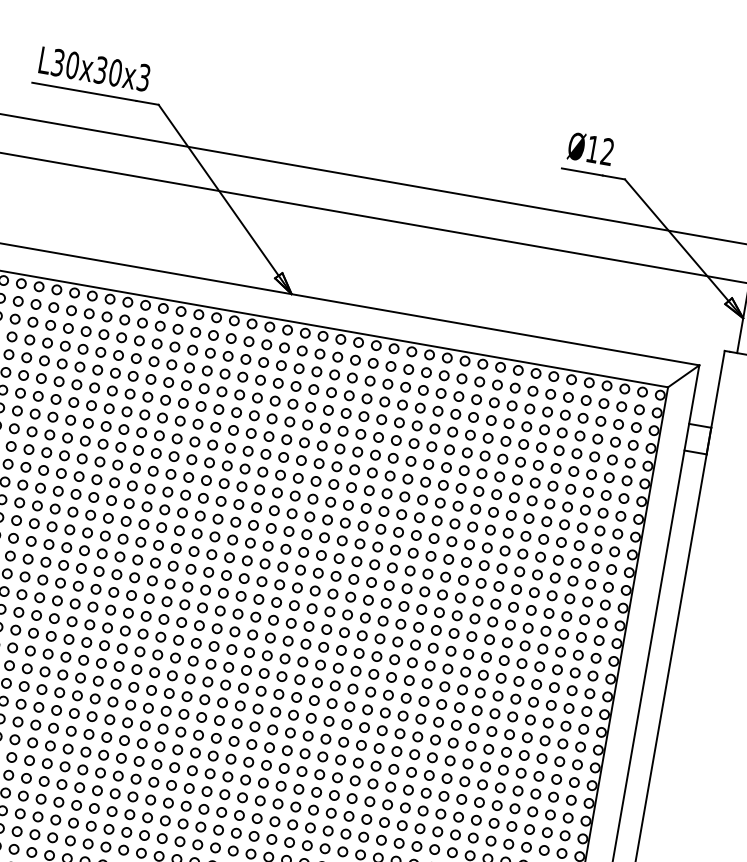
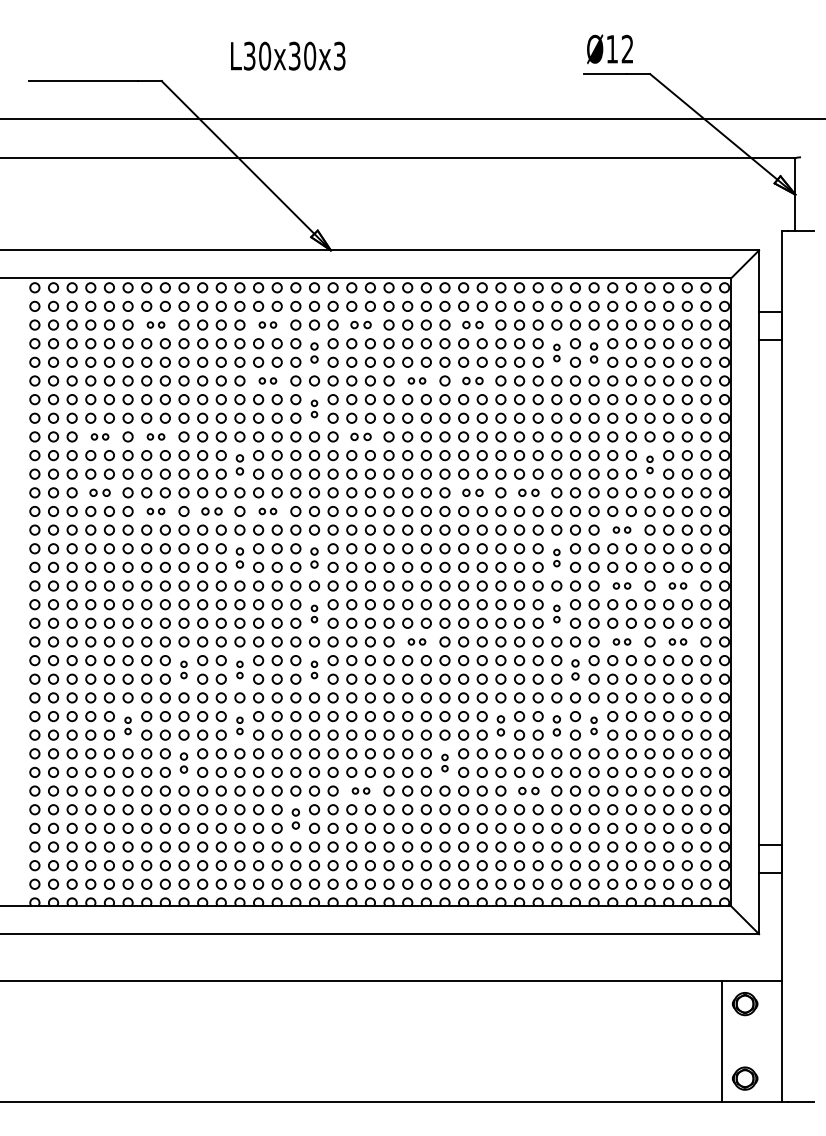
text: (95, 68) -> (288, 55), moved
part: (112, 335) -> (155, 324), size x0.6
part: (218, 354) -> (267, 324), size x0.6
part: (307, 369) -> (360, 324), size x0.7
part: (259, 388) -> (314, 352), size x0.7
part: (414, 388) -> (472, 324), size x0.7
part: (209, 407) -> (267, 380), size x0.6
part: (489, 428) -> (556, 352), size x0.6
part: (40, 432) -> (99, 436), size x0.6
part: (351, 432) -> (416, 380), size x0.6
part: (524, 435) -> (593, 352), size x0.7
part: (249, 441) -> (314, 408), size x0.6
part: (404, 441) -> (472, 380), size x0.7
part: (93, 442) -> (155, 436), size x0.6
part: (288, 476) -> (360, 436), size x0.7
part: (169, 482) -> (239, 464), size x0.7
part: (31, 486) -> (99, 492), size x0.7
part: (81, 513) -> (155, 511), size x0.6
part: (134, 522) -> (211, 511), size x0.7
part: (187, 532) -> (267, 511), size x0.6
part: (386, 548) -> (472, 492), size x0.7
part: (559, 550) -> (649, 464), size x0.6
part: (439, 557) -> (528, 492), size x0.7
part: (153, 571) -> (239, 557), size x0.7
part: (225, 583) -> (314, 557), size x0.7
part: (521, 608) -> (621, 529), size x0.6
part: (455, 624) -> (556, 557), size x0.6
part: (215, 637) -> (314, 613), size x0.6
part: (512, 661) -> (621, 585), size x0.6
part: (81, 668) -> (183, 669), size x0.6
part: (565, 670) -> (677, 585), size x0.6
part: (135, 677) -> (239, 669), size x0.6
part: (446, 677) -> (556, 613), size x0.6
part: (308, 680) -> (416, 641), size x0.6
part: (206, 690) -> (314, 669), size x0.6
part: (19, 712) -> (127, 725), size x0.6
part: (503, 714) -> (621, 641), size x0.6
part: (556, 724) -> (677, 641), size x0.6
part: (125, 731) -> (239, 725), size x0.6
part: (454, 733) -> (575, 669), size x0.7
part: (66, 757) -> (183, 762), size x0.7
part: (374, 774) -> (500, 725), size x0.7
part: (427, 783) -> (556, 725), size x0.7
part: (462, 790) -> (593, 725), size x0.6
part: (314, 800) -> (444, 762), size x0.6
part: (230, 813) -> (360, 790), size x0.6
part: (163, 829) -> (295, 818), size x0.7
part: (390, 841) -> (528, 790), size x0.7

